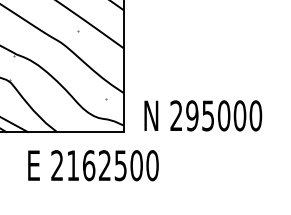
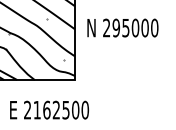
text: (202, 114) -> (122, 27), moved
text: (93, 164) -> (49, 109), moved

